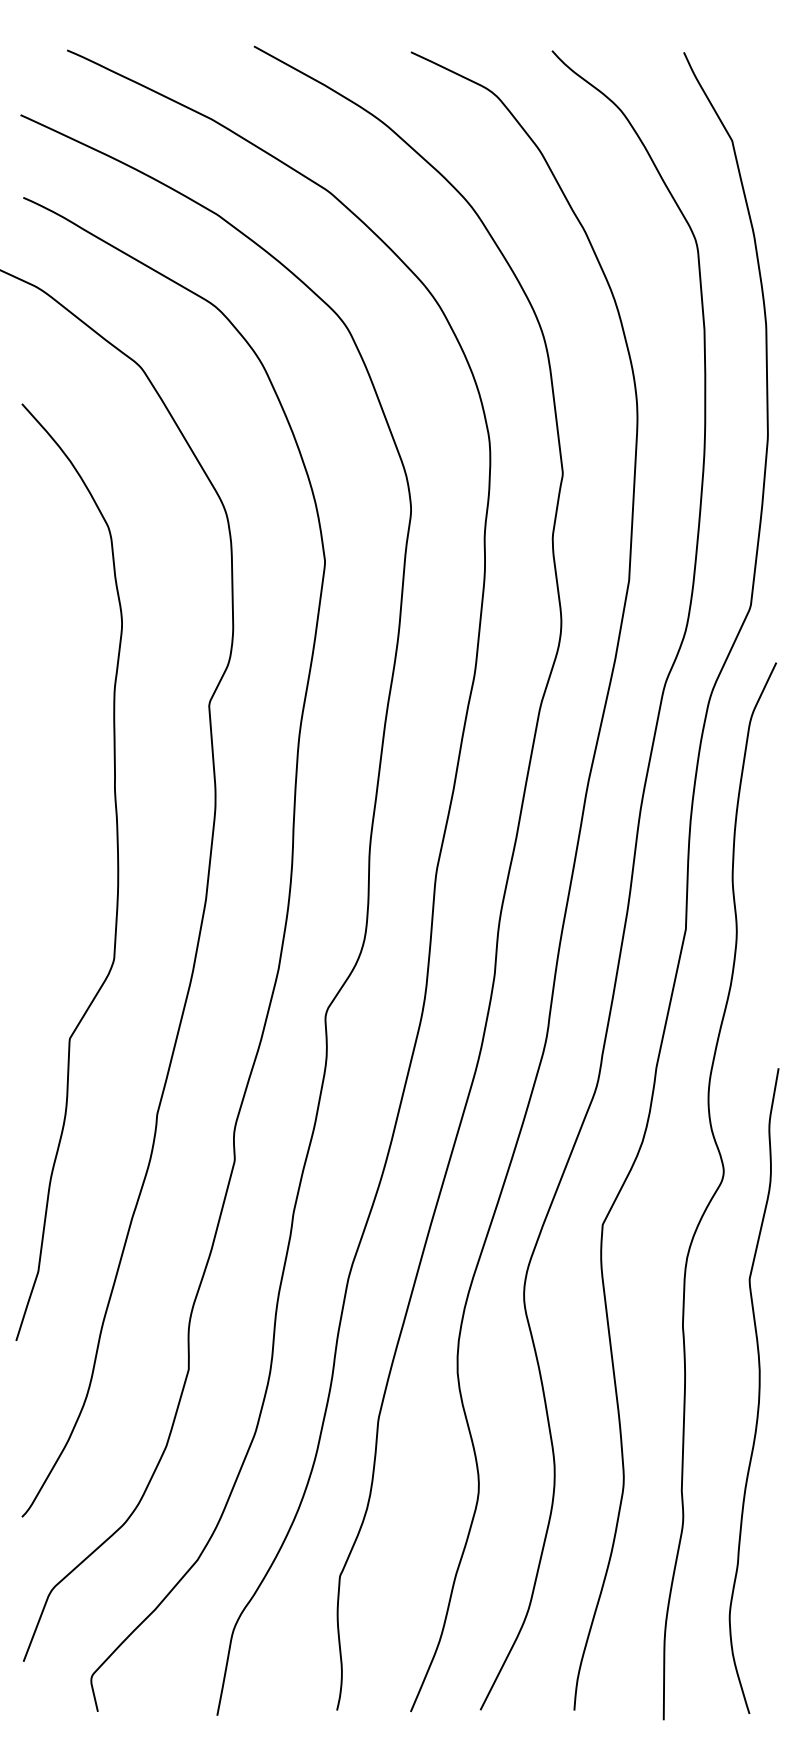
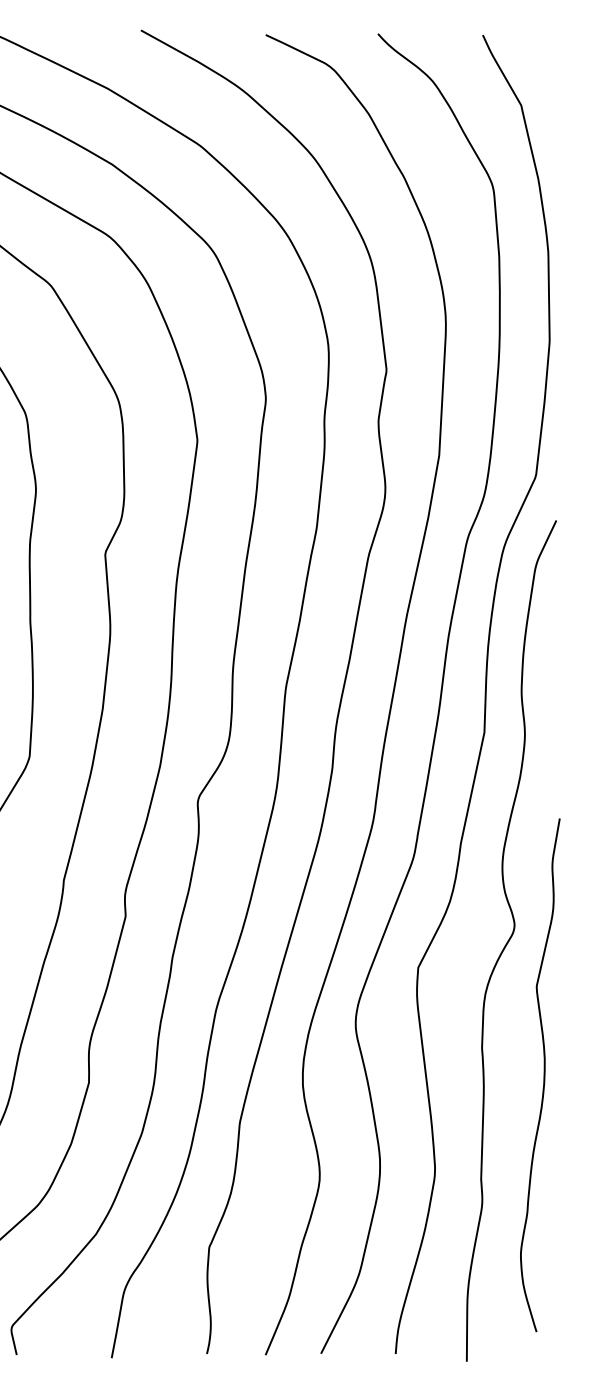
curve: (758, 1390) -> (543, 1074), moved

